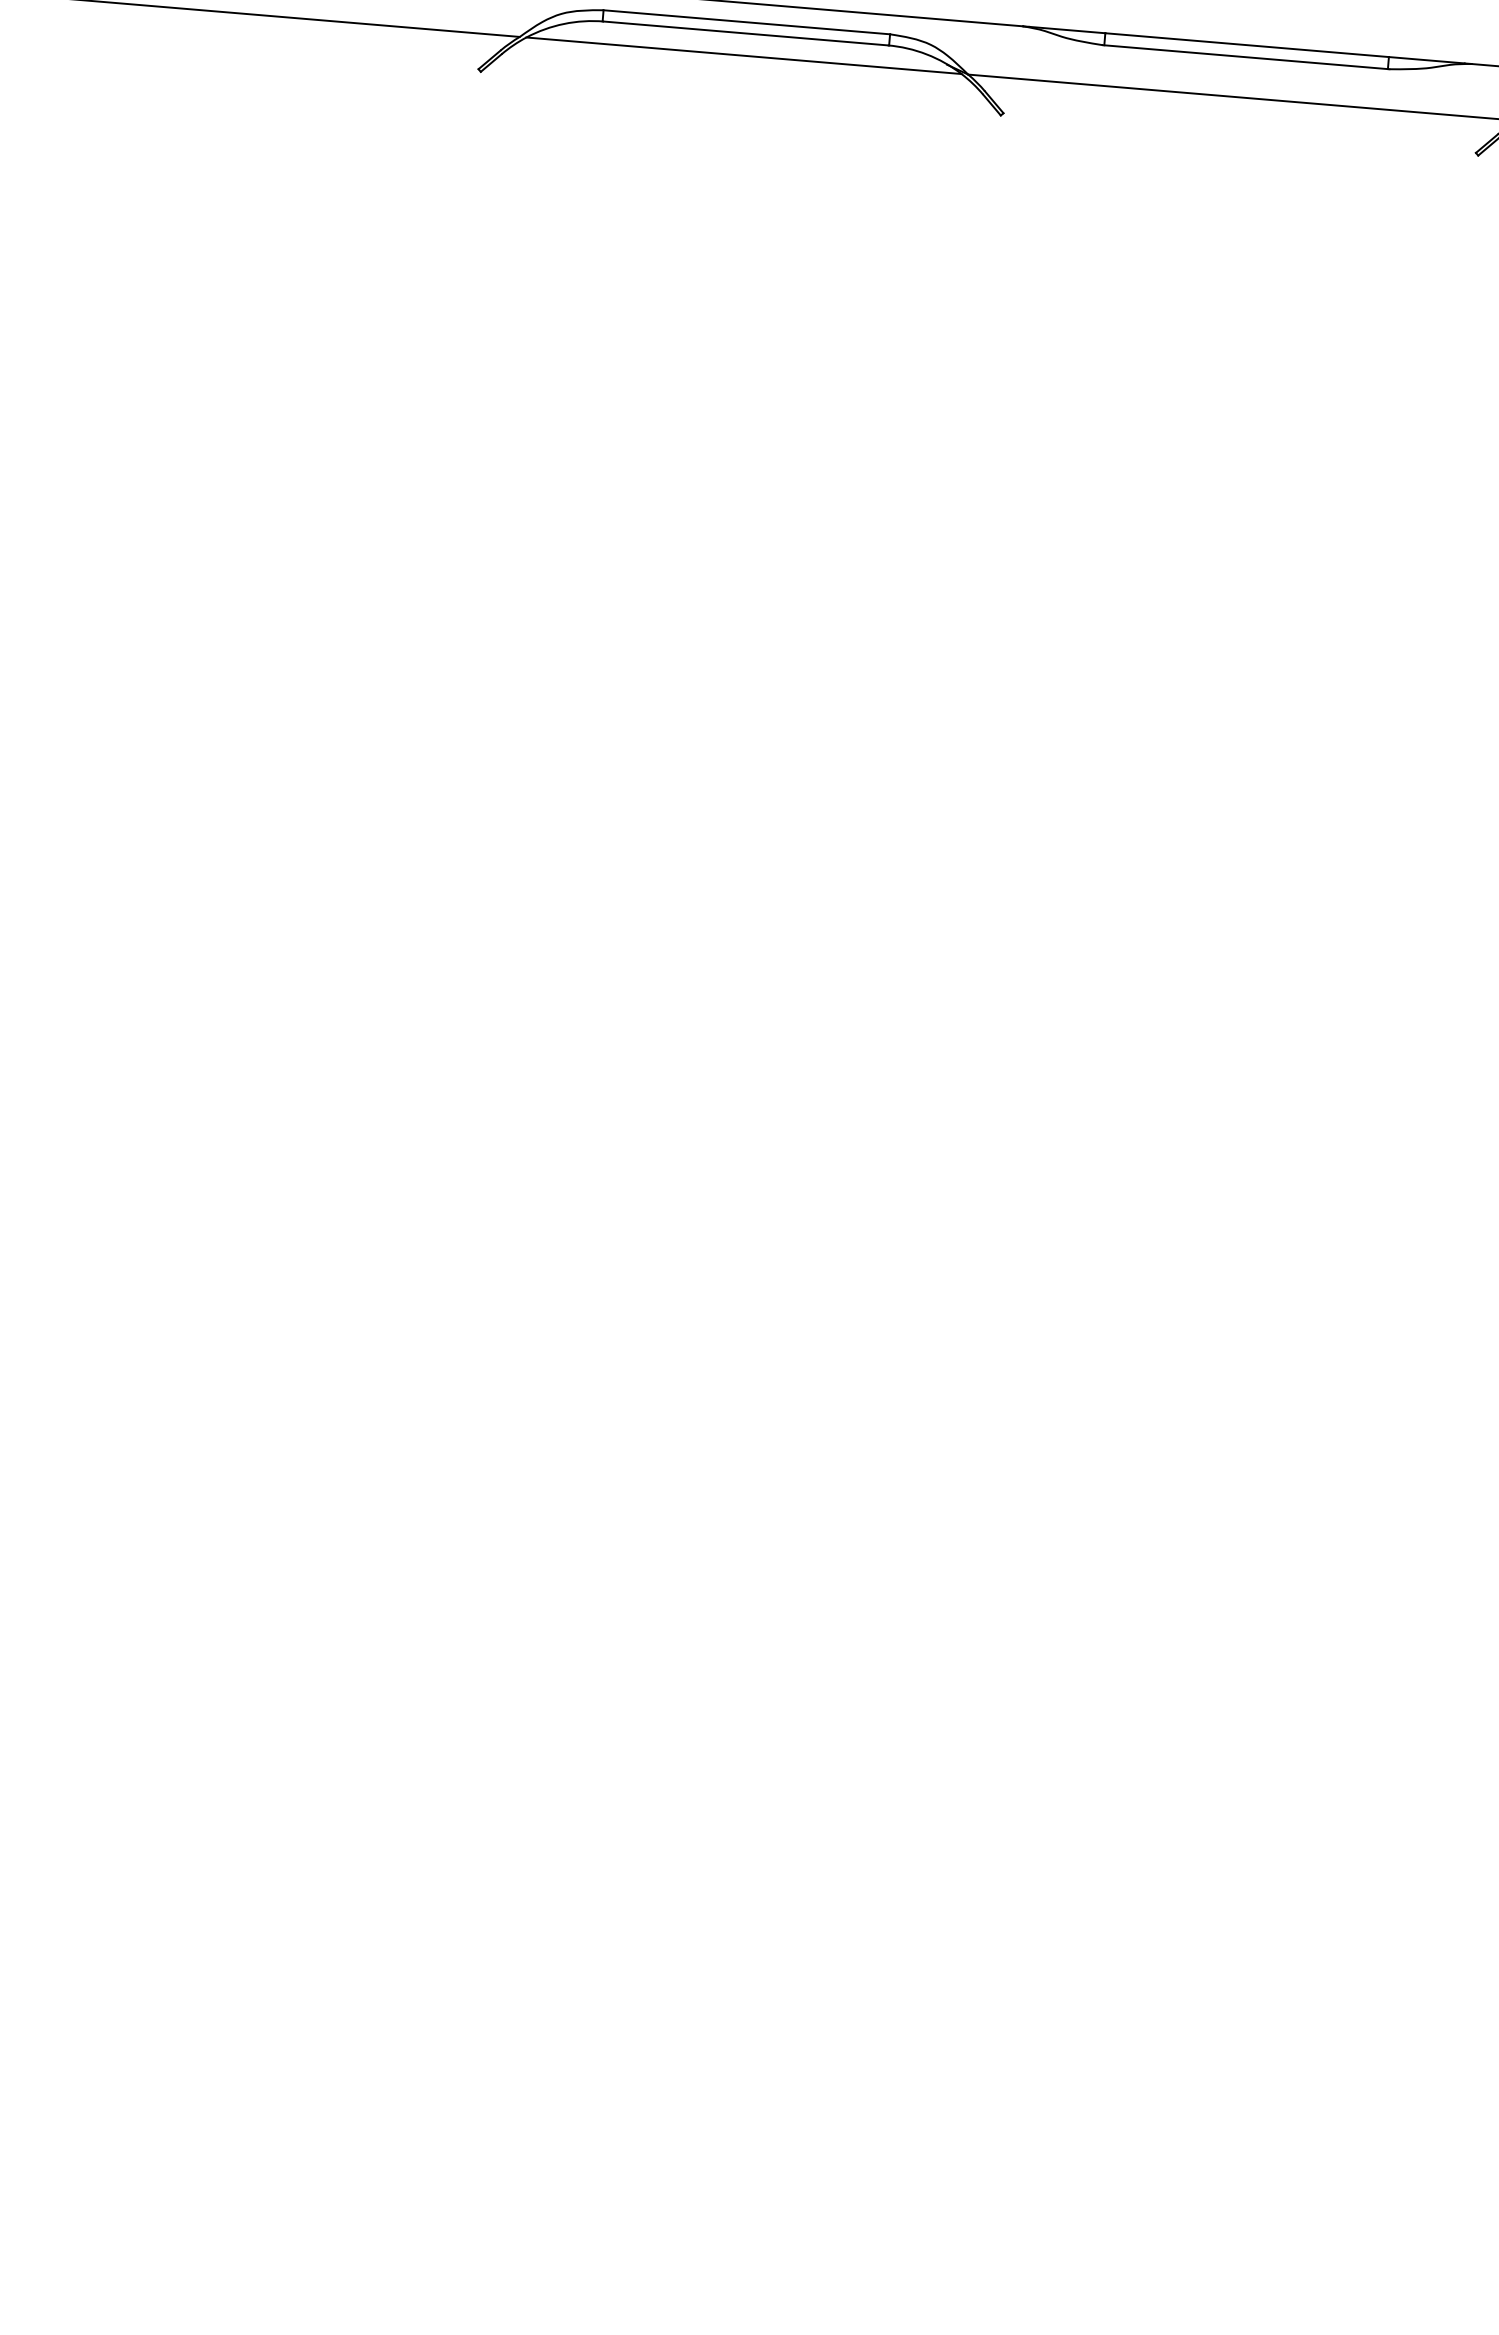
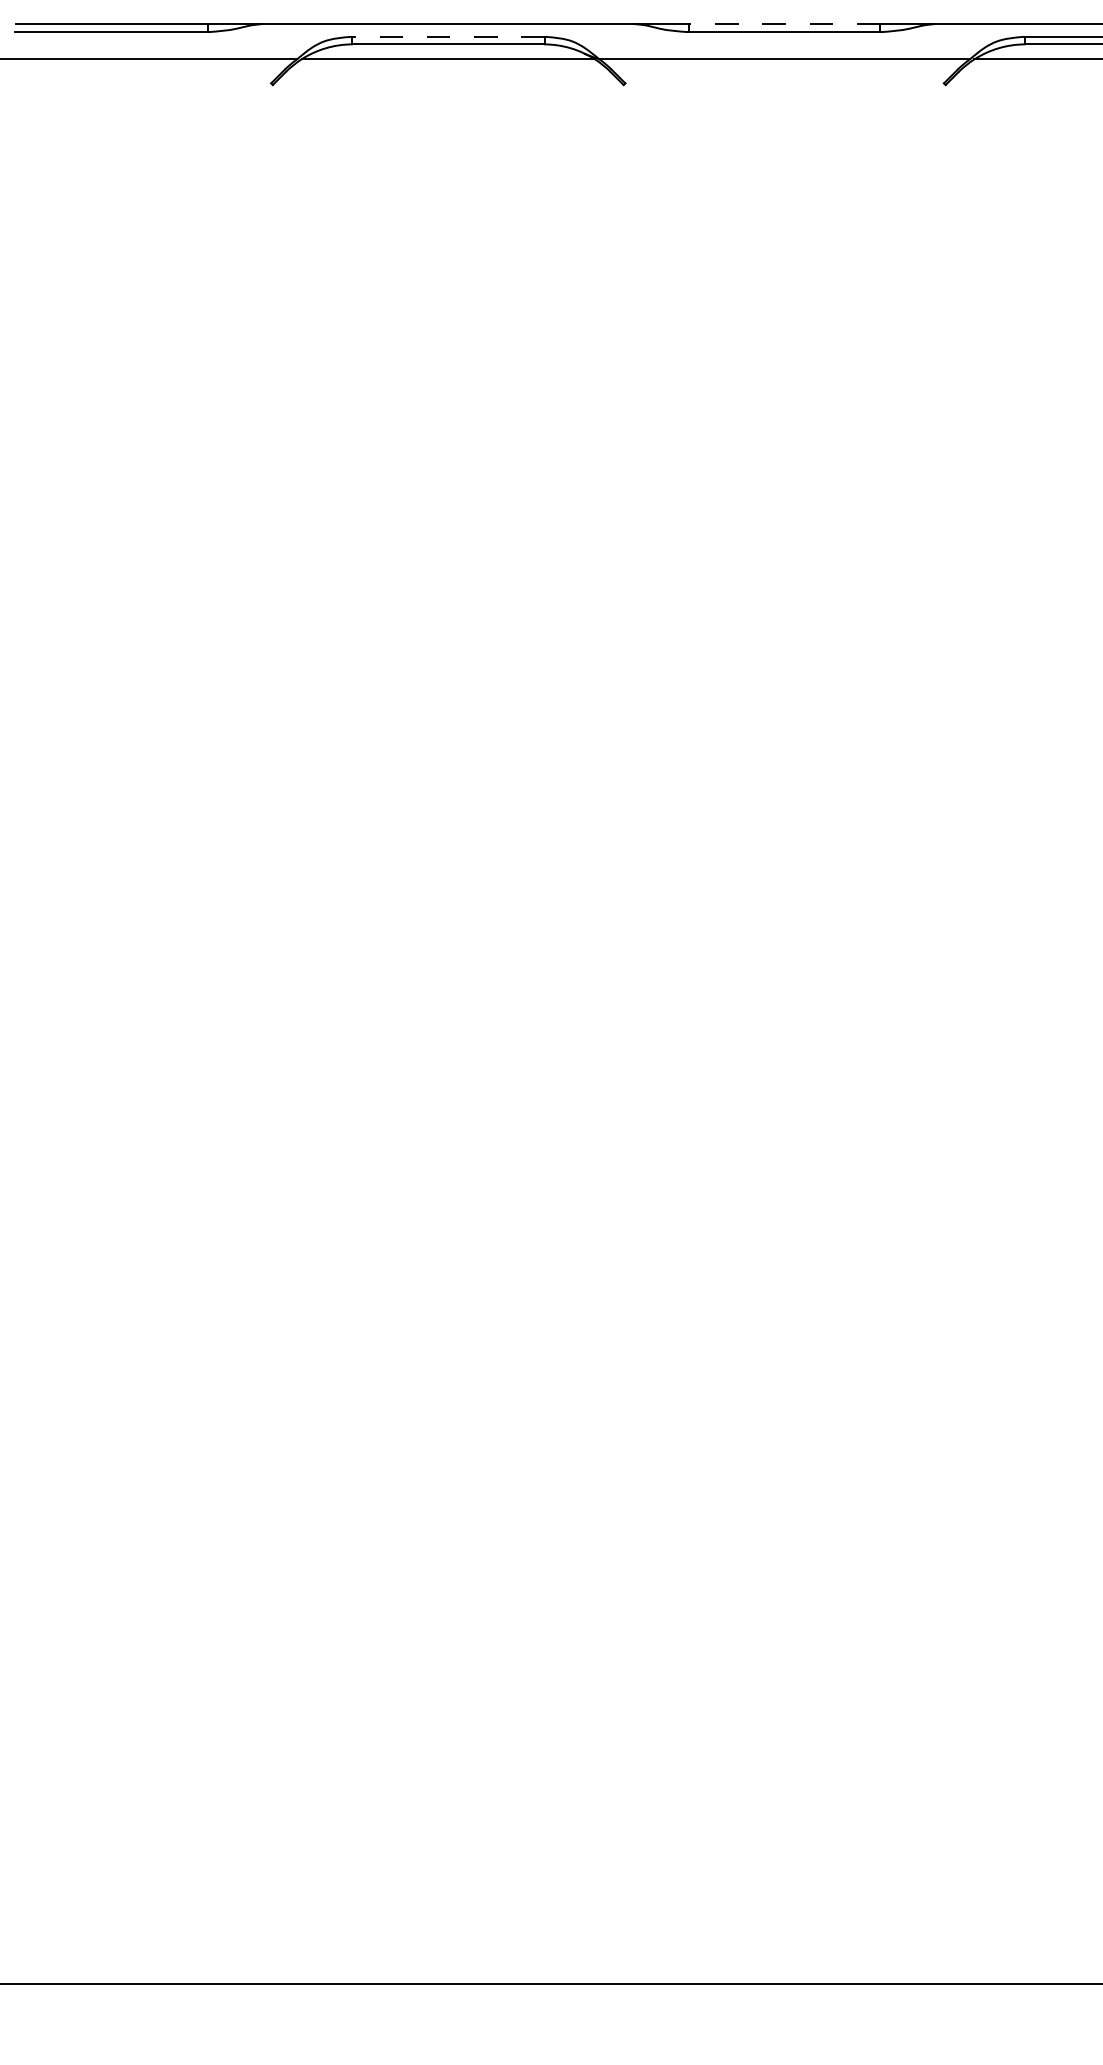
line: (747, 21) -> (448, 36), solid -> dashed
line: (1246, 45) -> (784, 24), solid -> dashed

